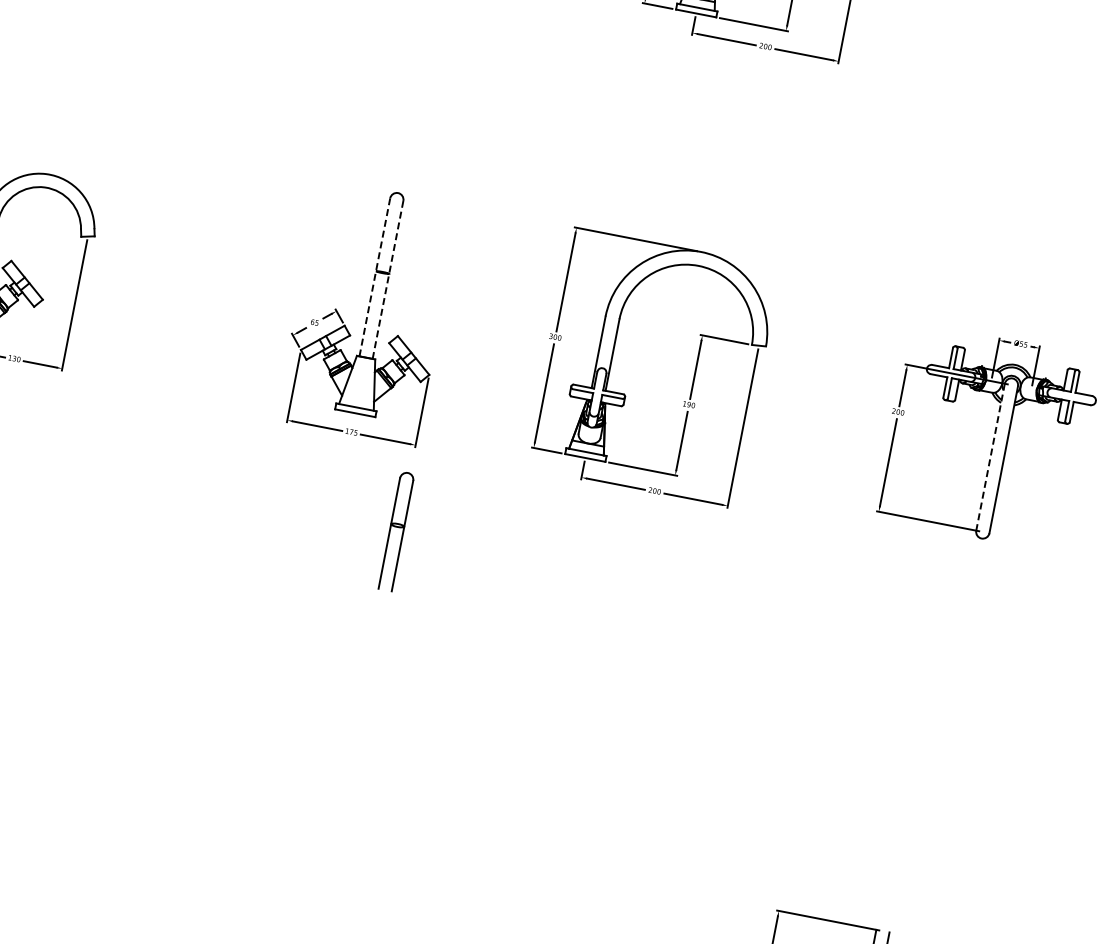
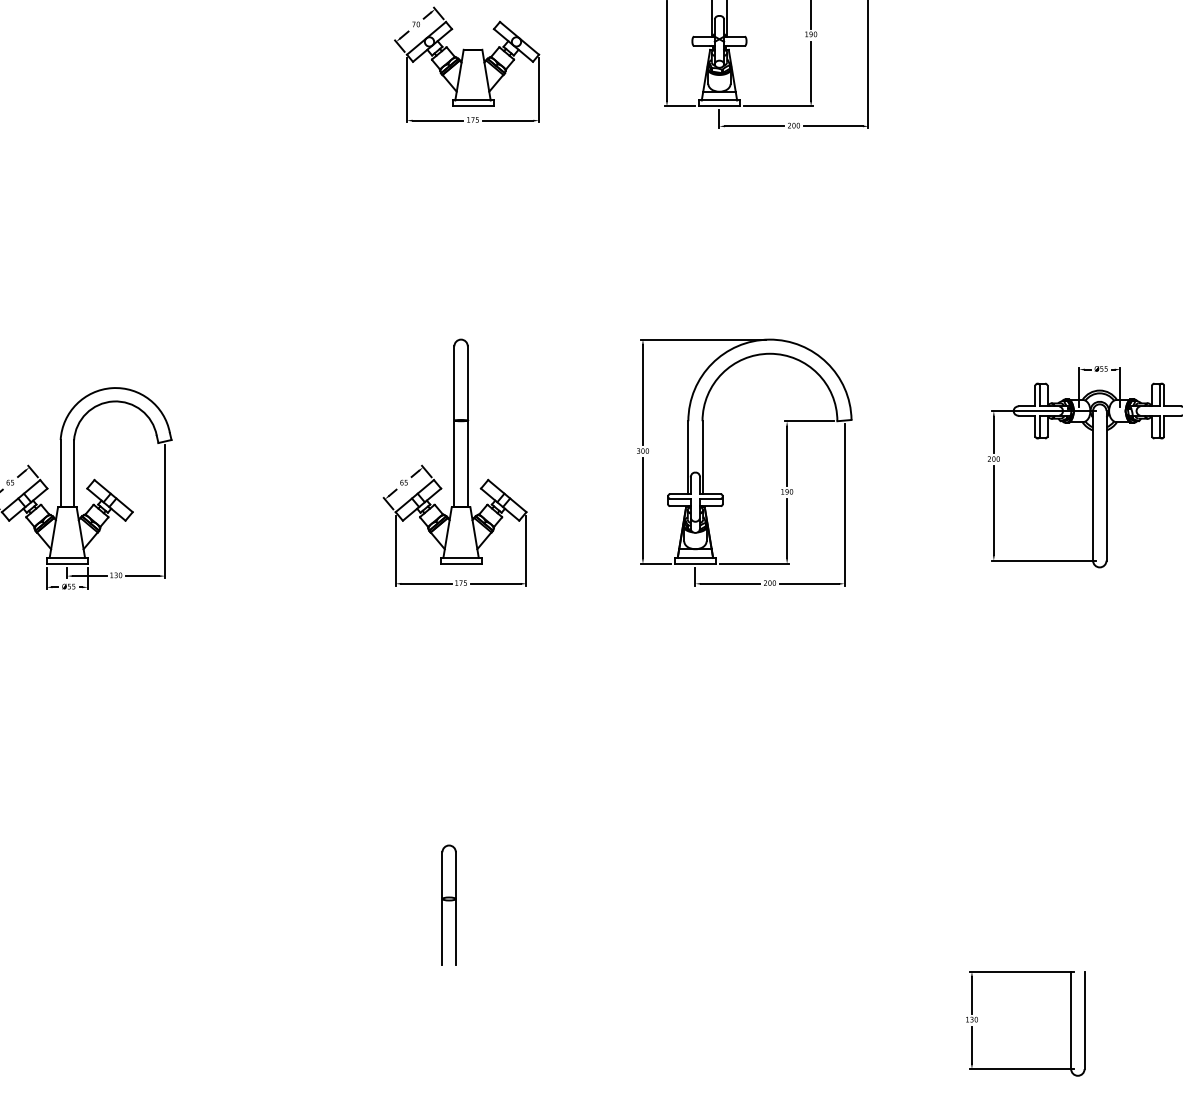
line: (375, 277) -> (454, 426), dashed -> solid
line: (387, 279) -> (467, 426), dashed -> solid
line: (991, 456) -> (1093, 485), dashed -> solid
part: (396, 530) -> (448, 904), moved

